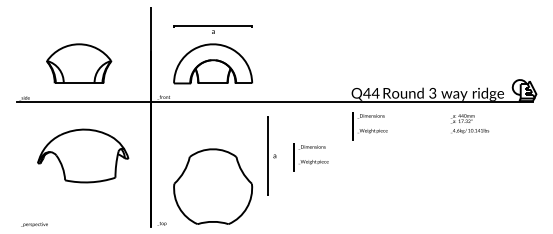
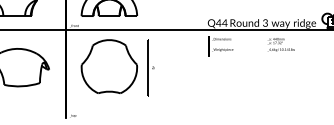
text: (470, 123) -> (281, 44), moved
part: (310, 157) -> (178, 68), removed
part: (213, 186) -> (109, 66), moved

